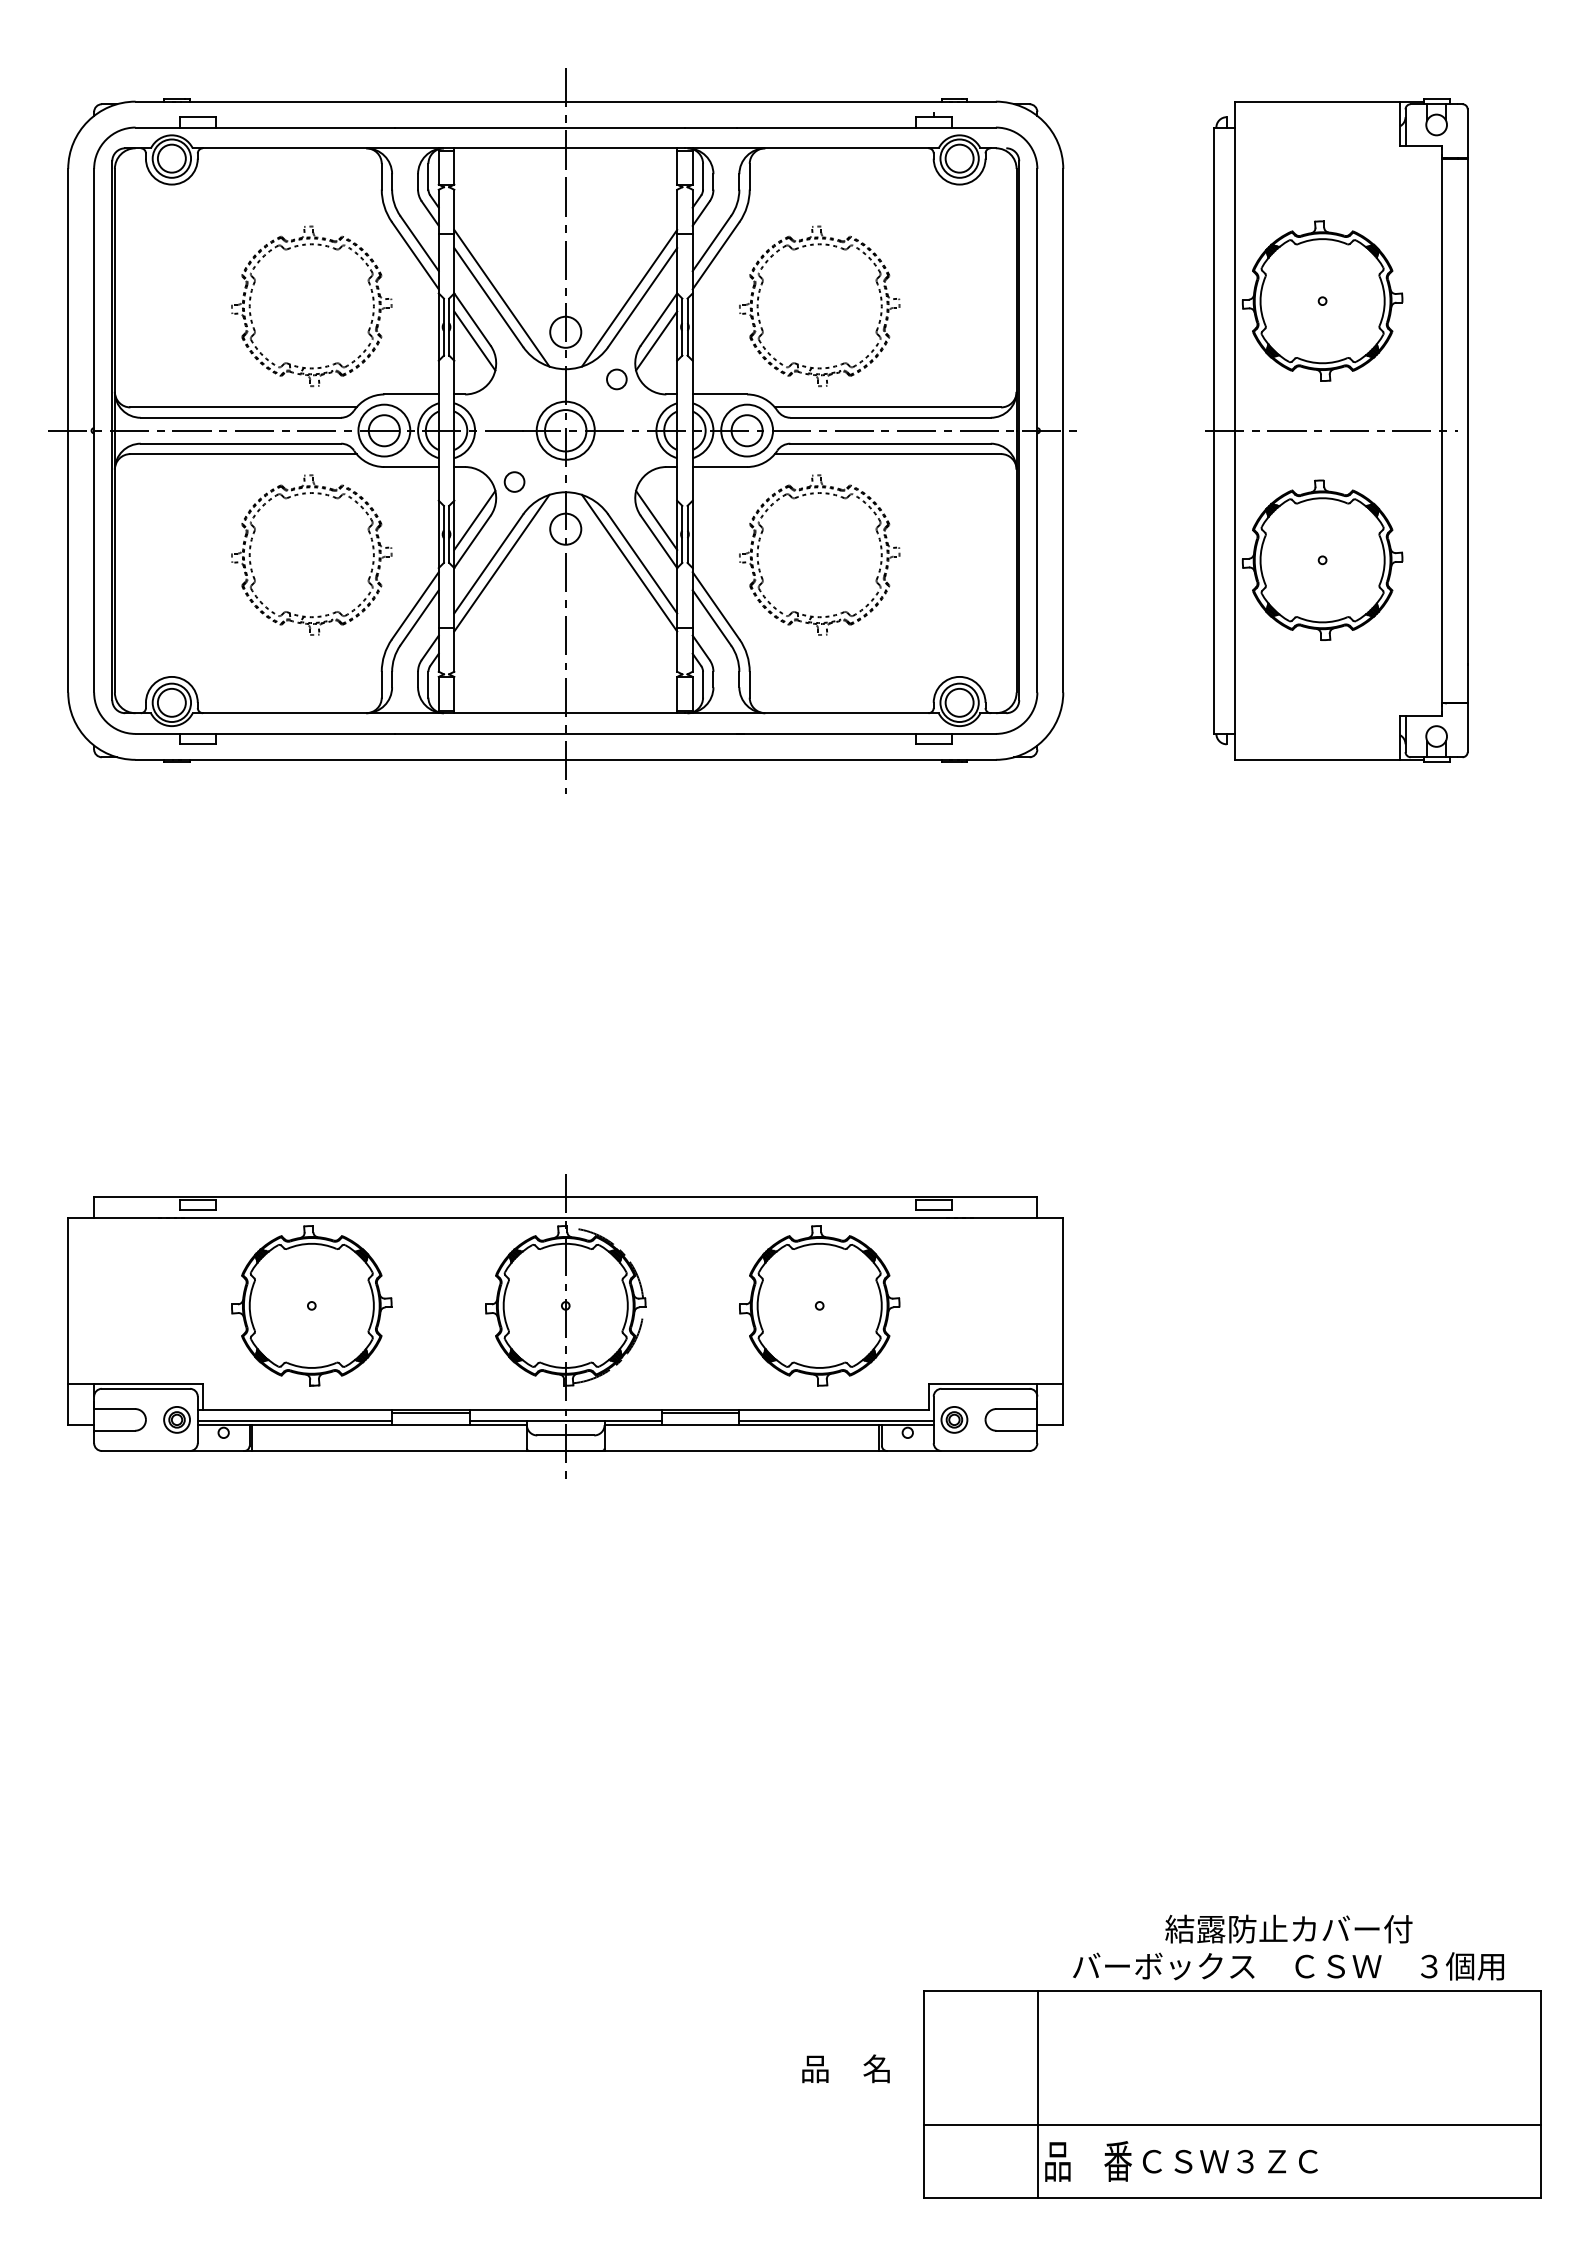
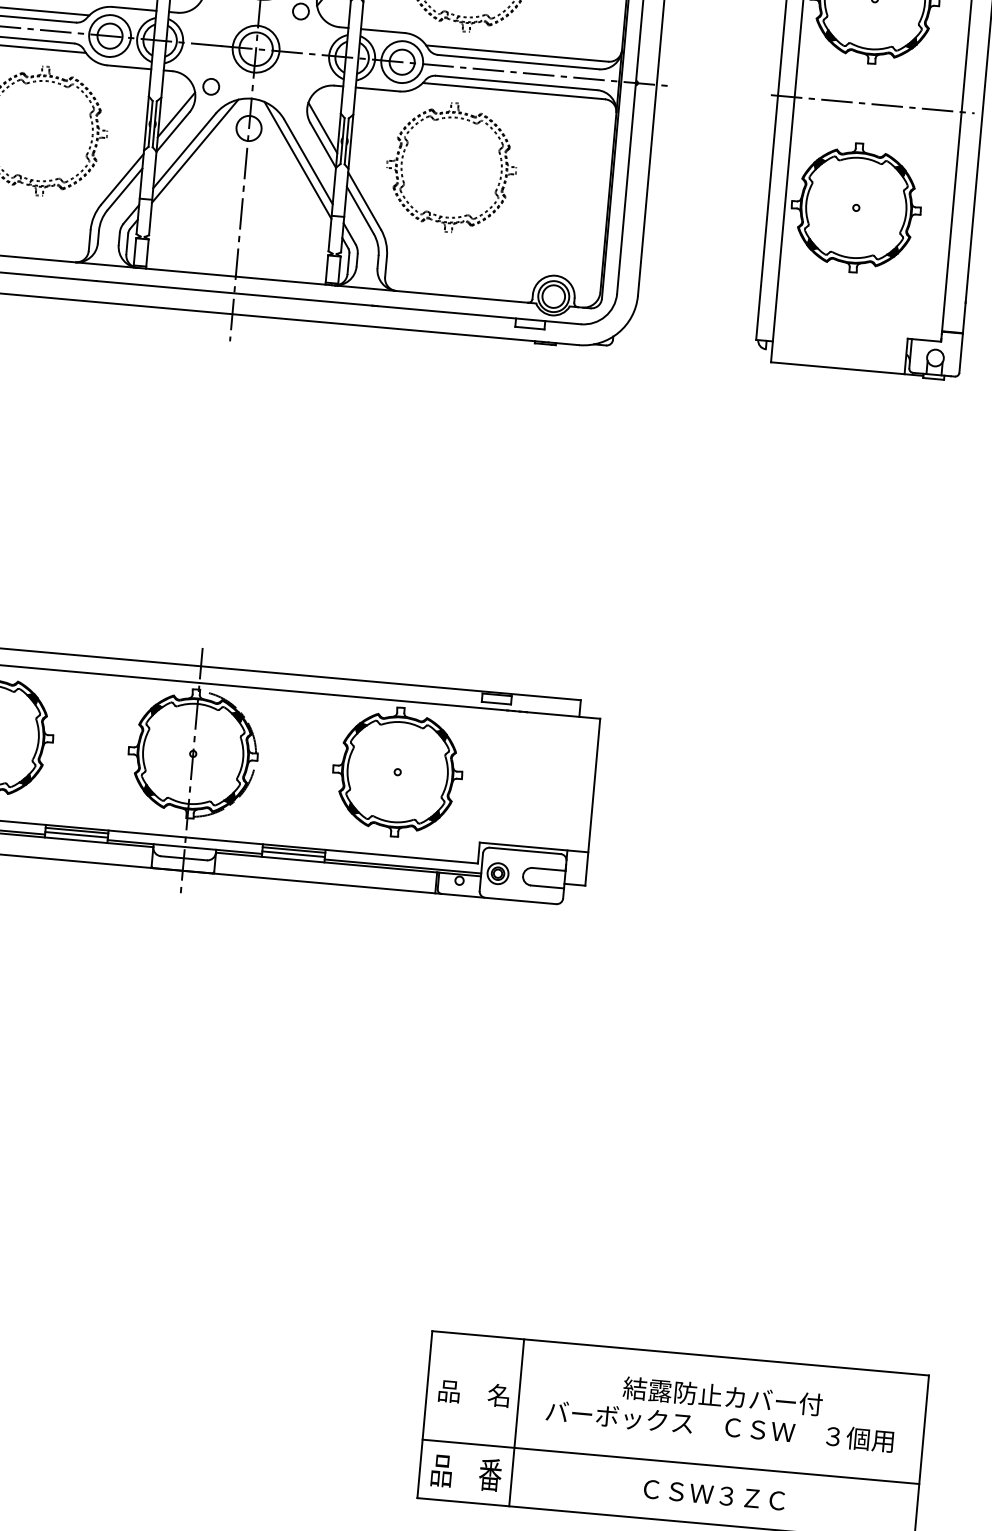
line: (430, 1418) -> (76, 834), added
line: (700, 1418) -> (293, 854), added
text: (1288, 1947) -> (721, 1411), moved
text: (845, 2068) -> (473, 1393), moved
text: (1088, 2161) -> (466, 1472), moved
text: (1230, 2161) -> (714, 1494), moved

